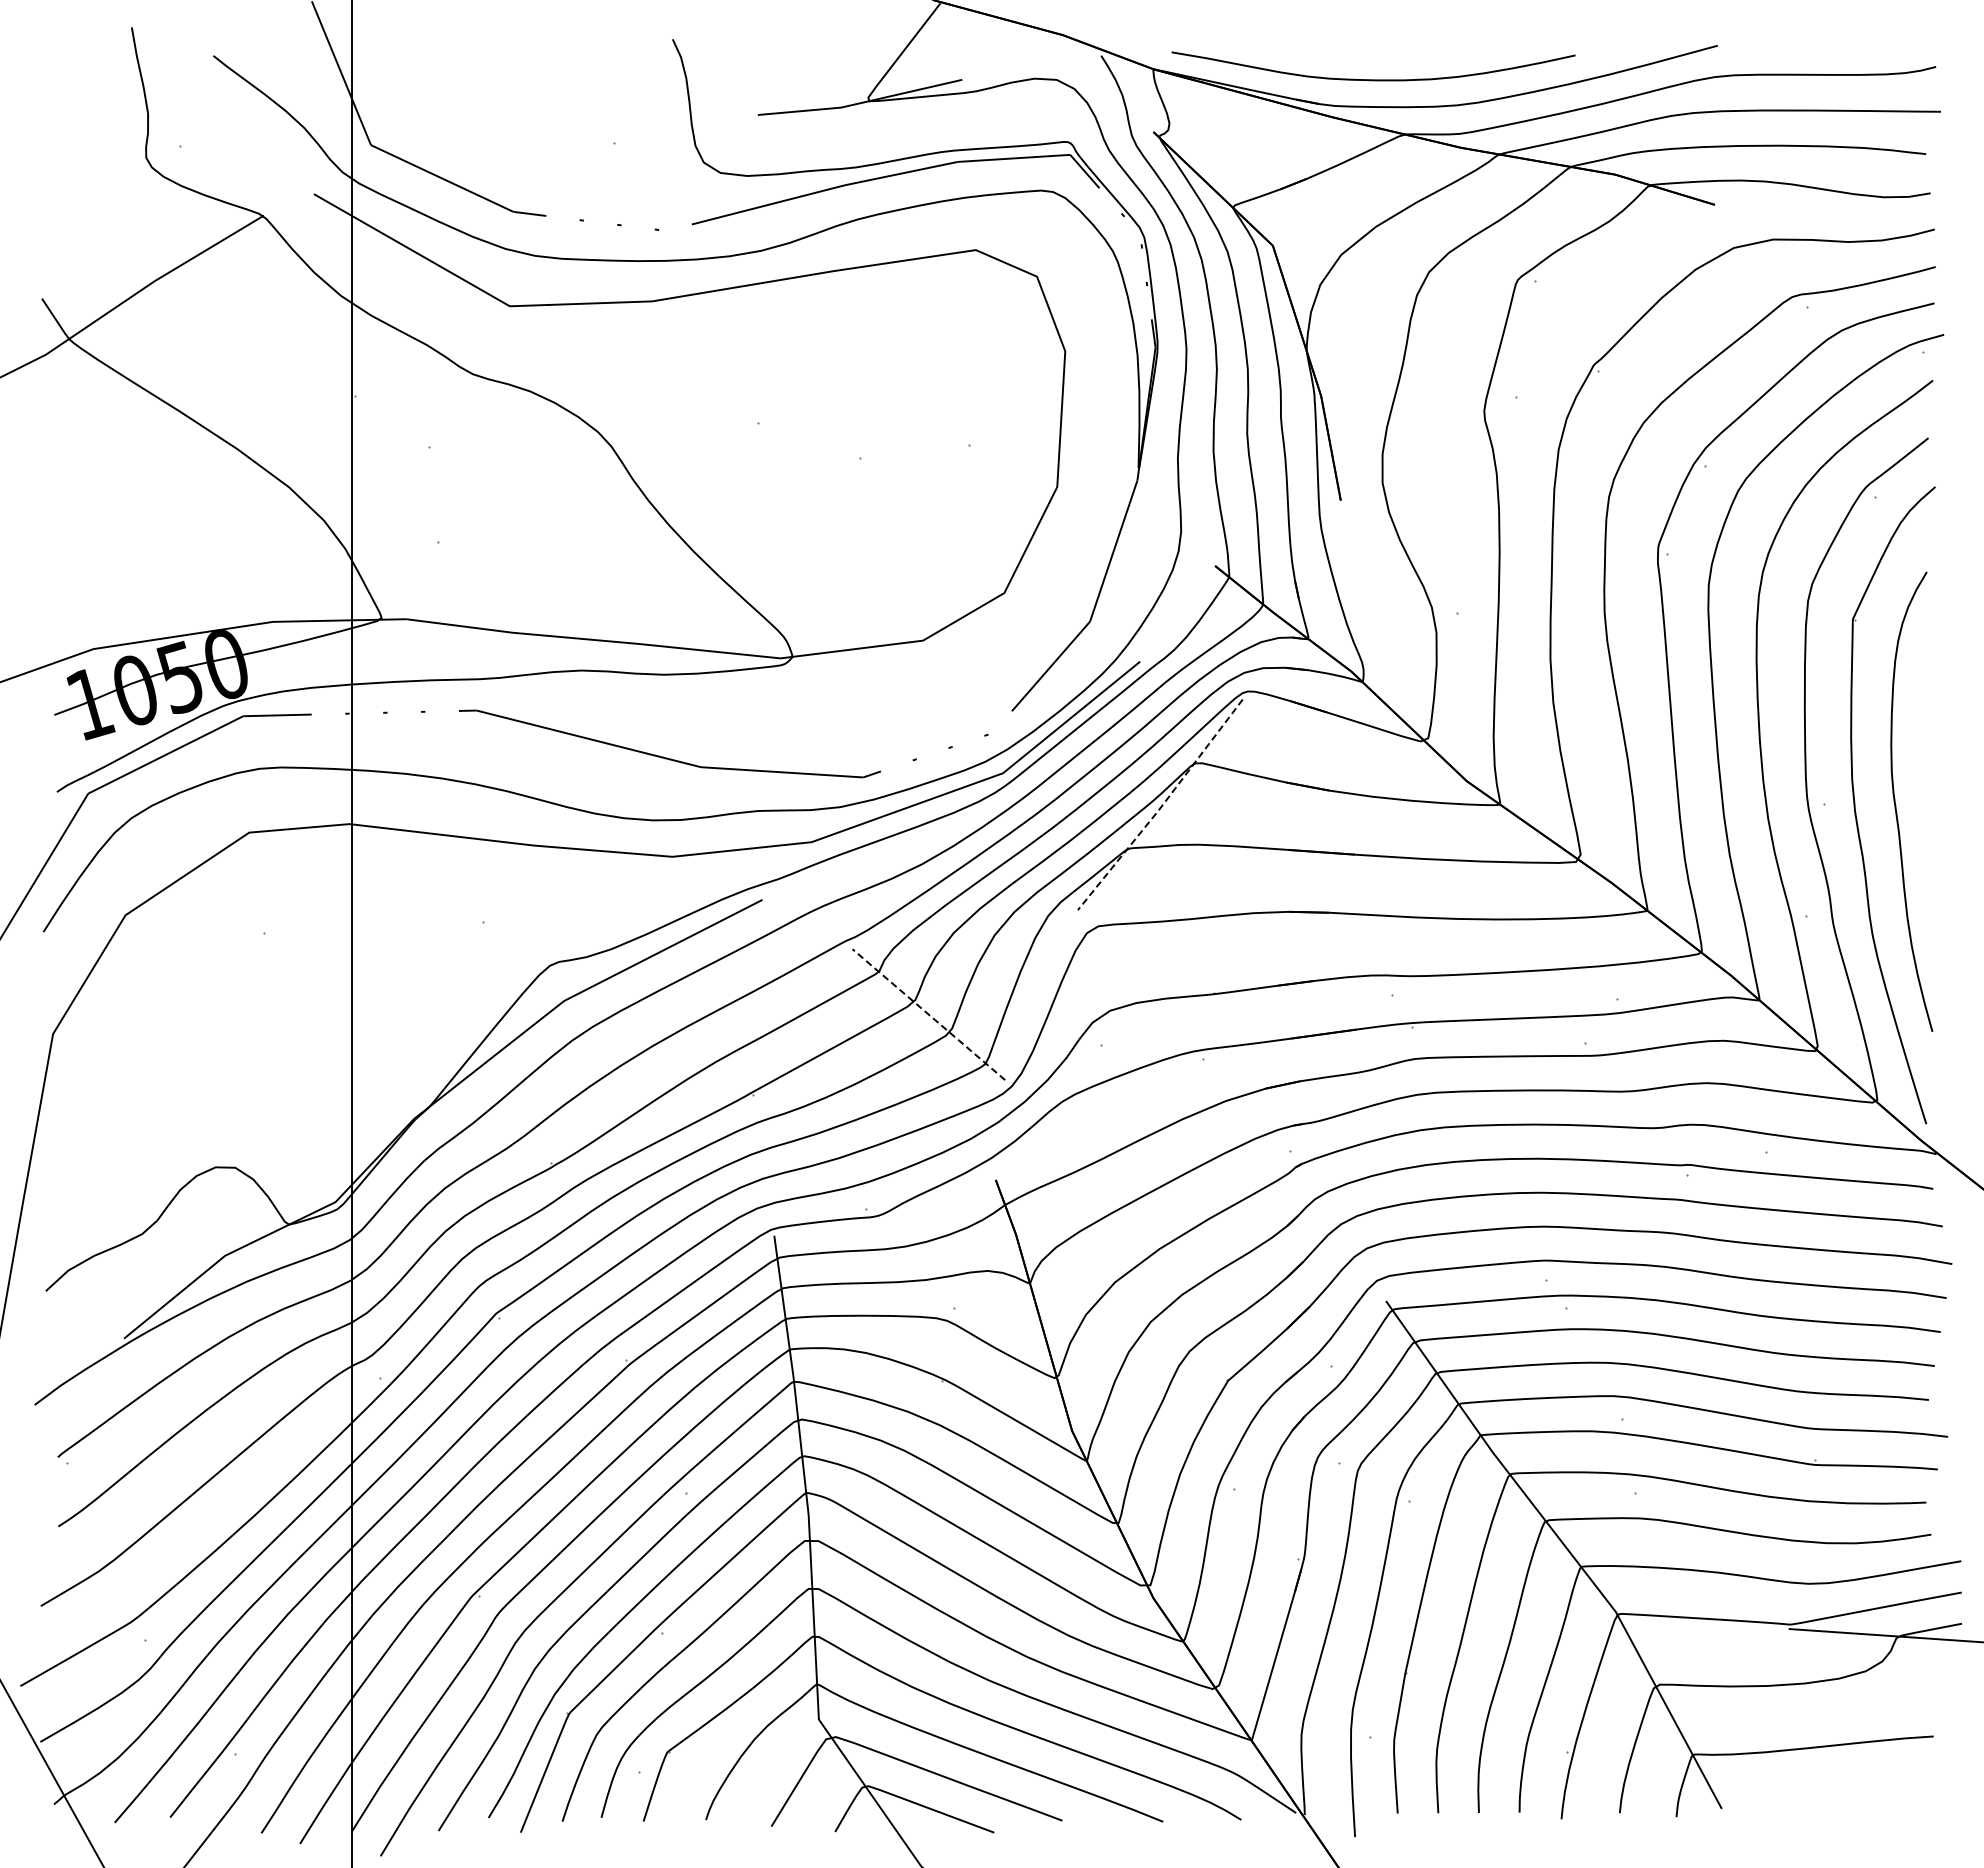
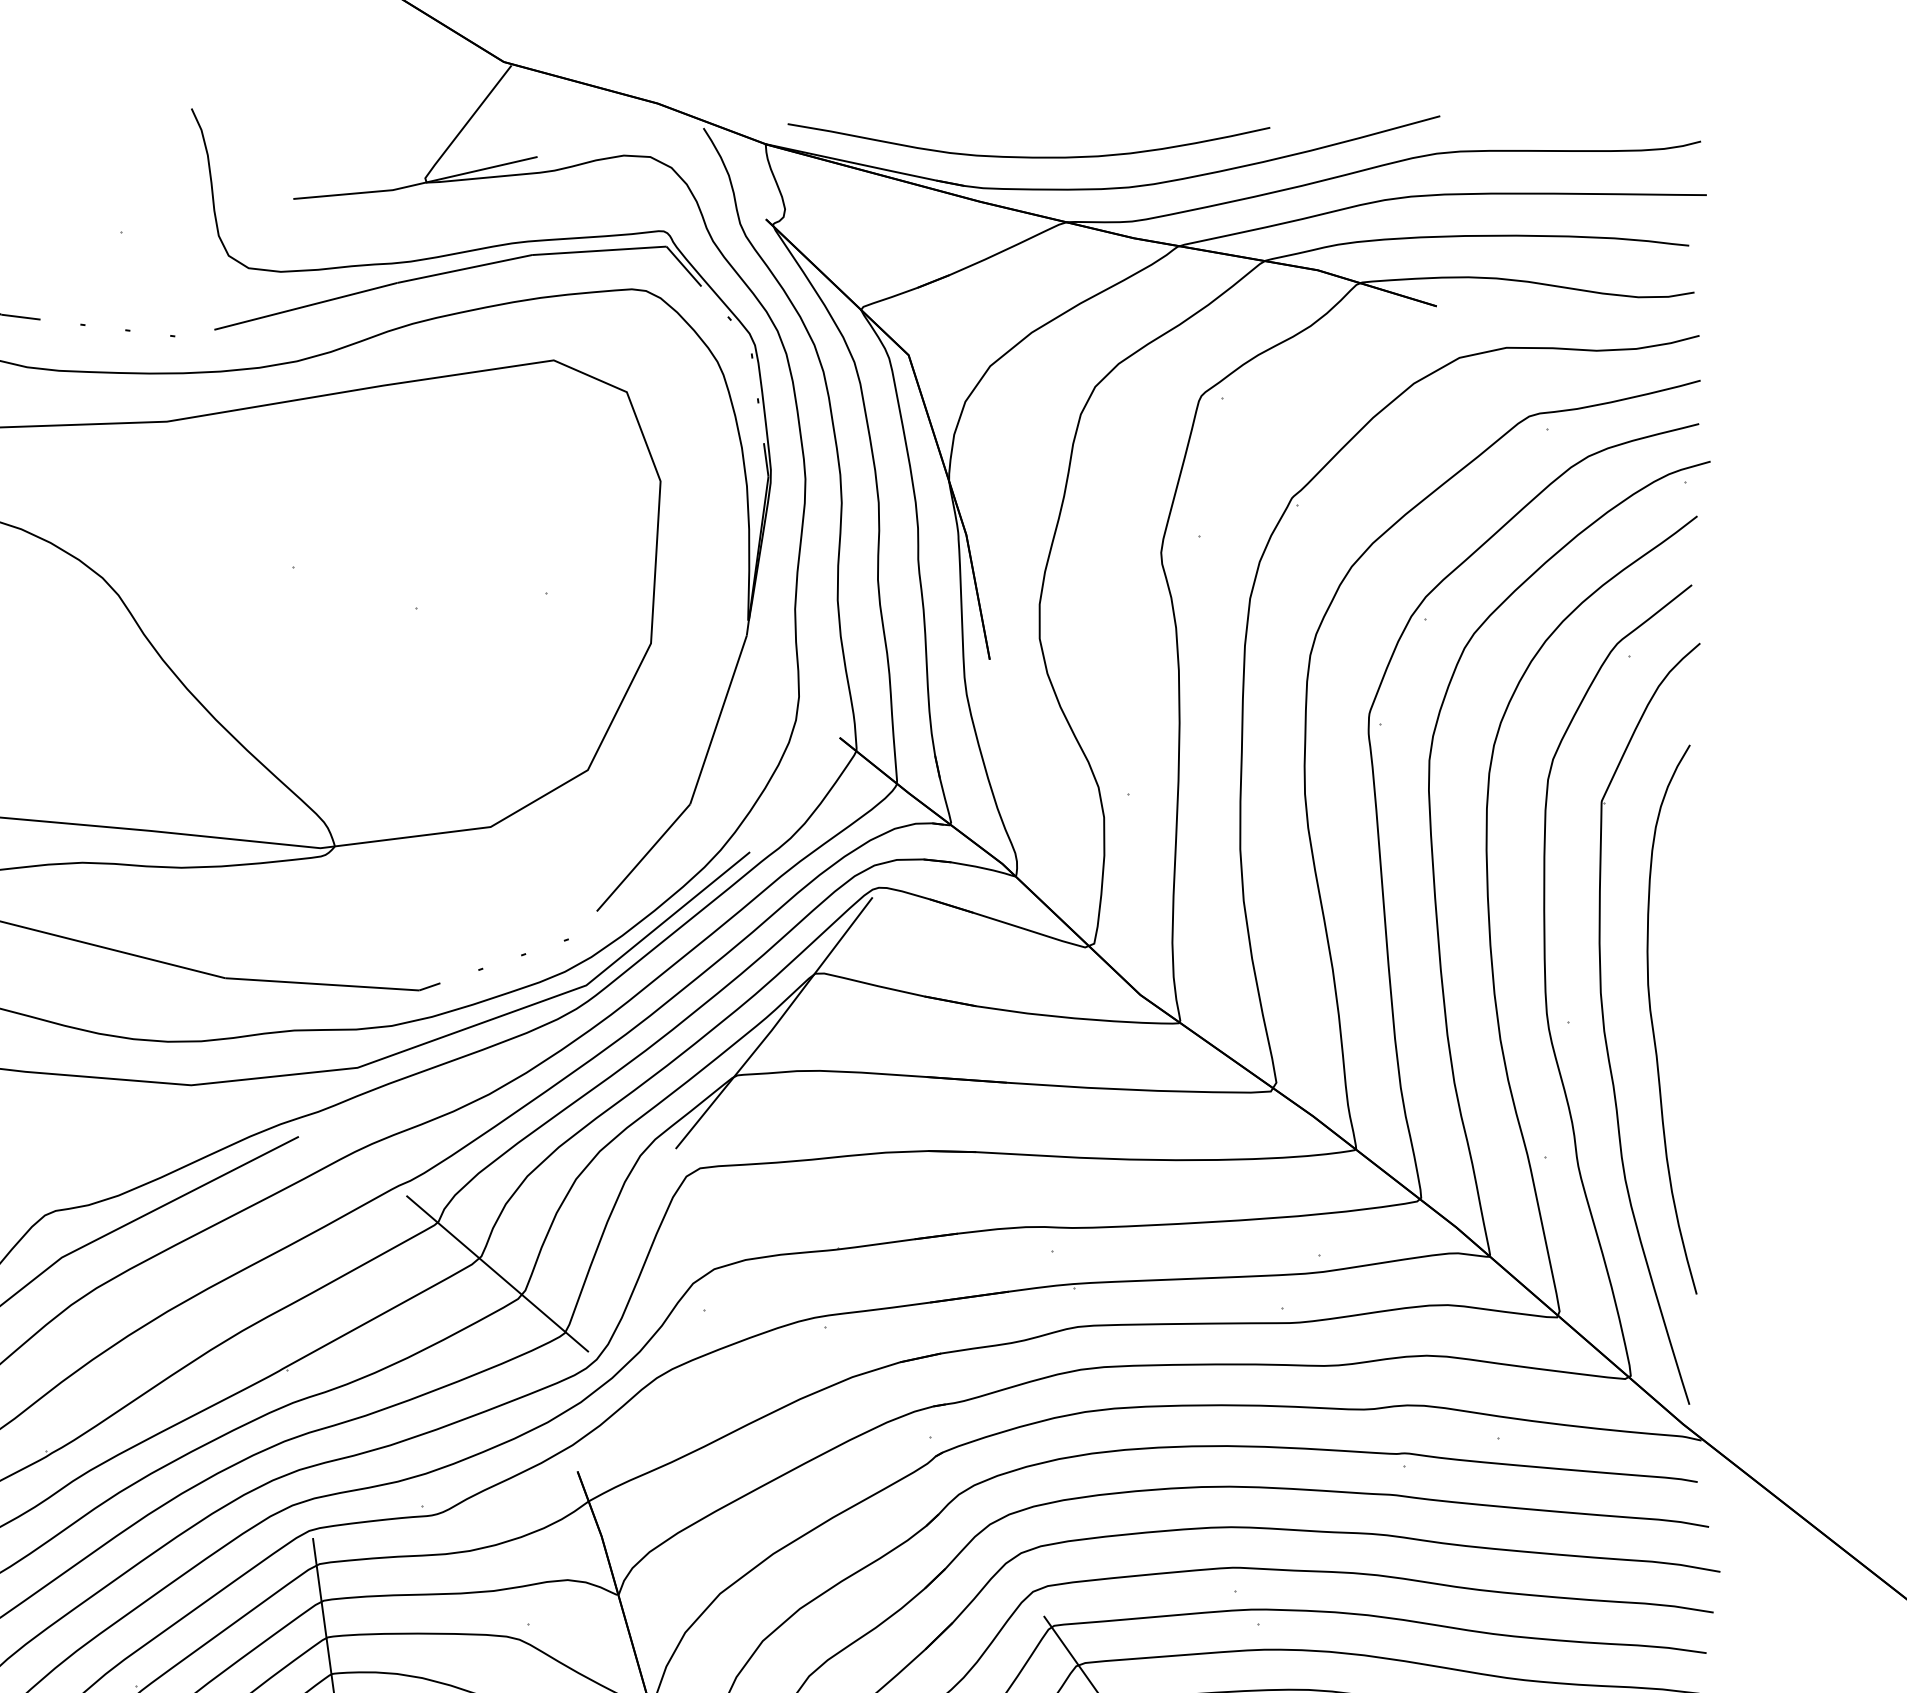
line: (1161, 807) -> (775, 1026), dashed -> solid
line: (928, 1014) -> (497, 1273), dashed -> solid

